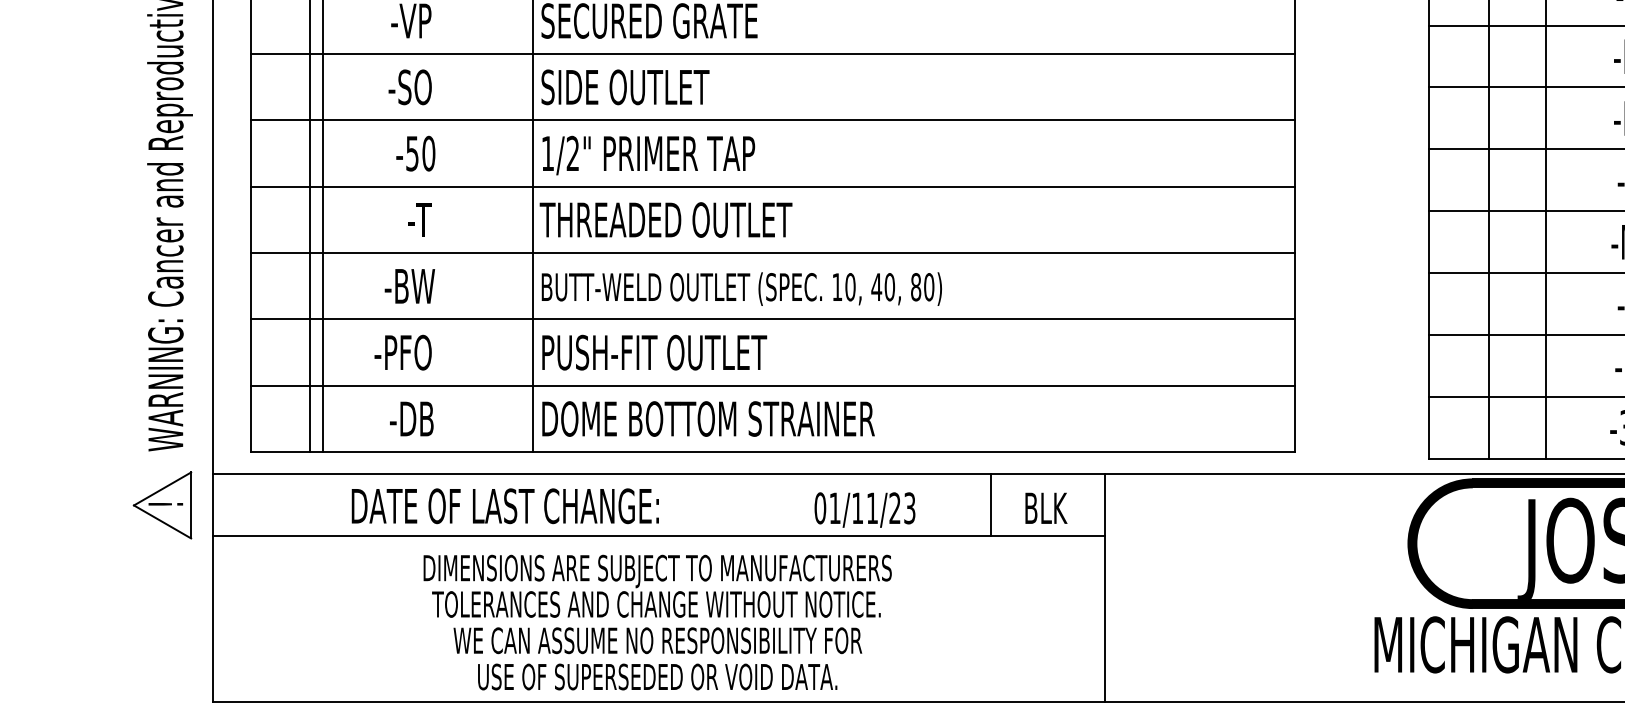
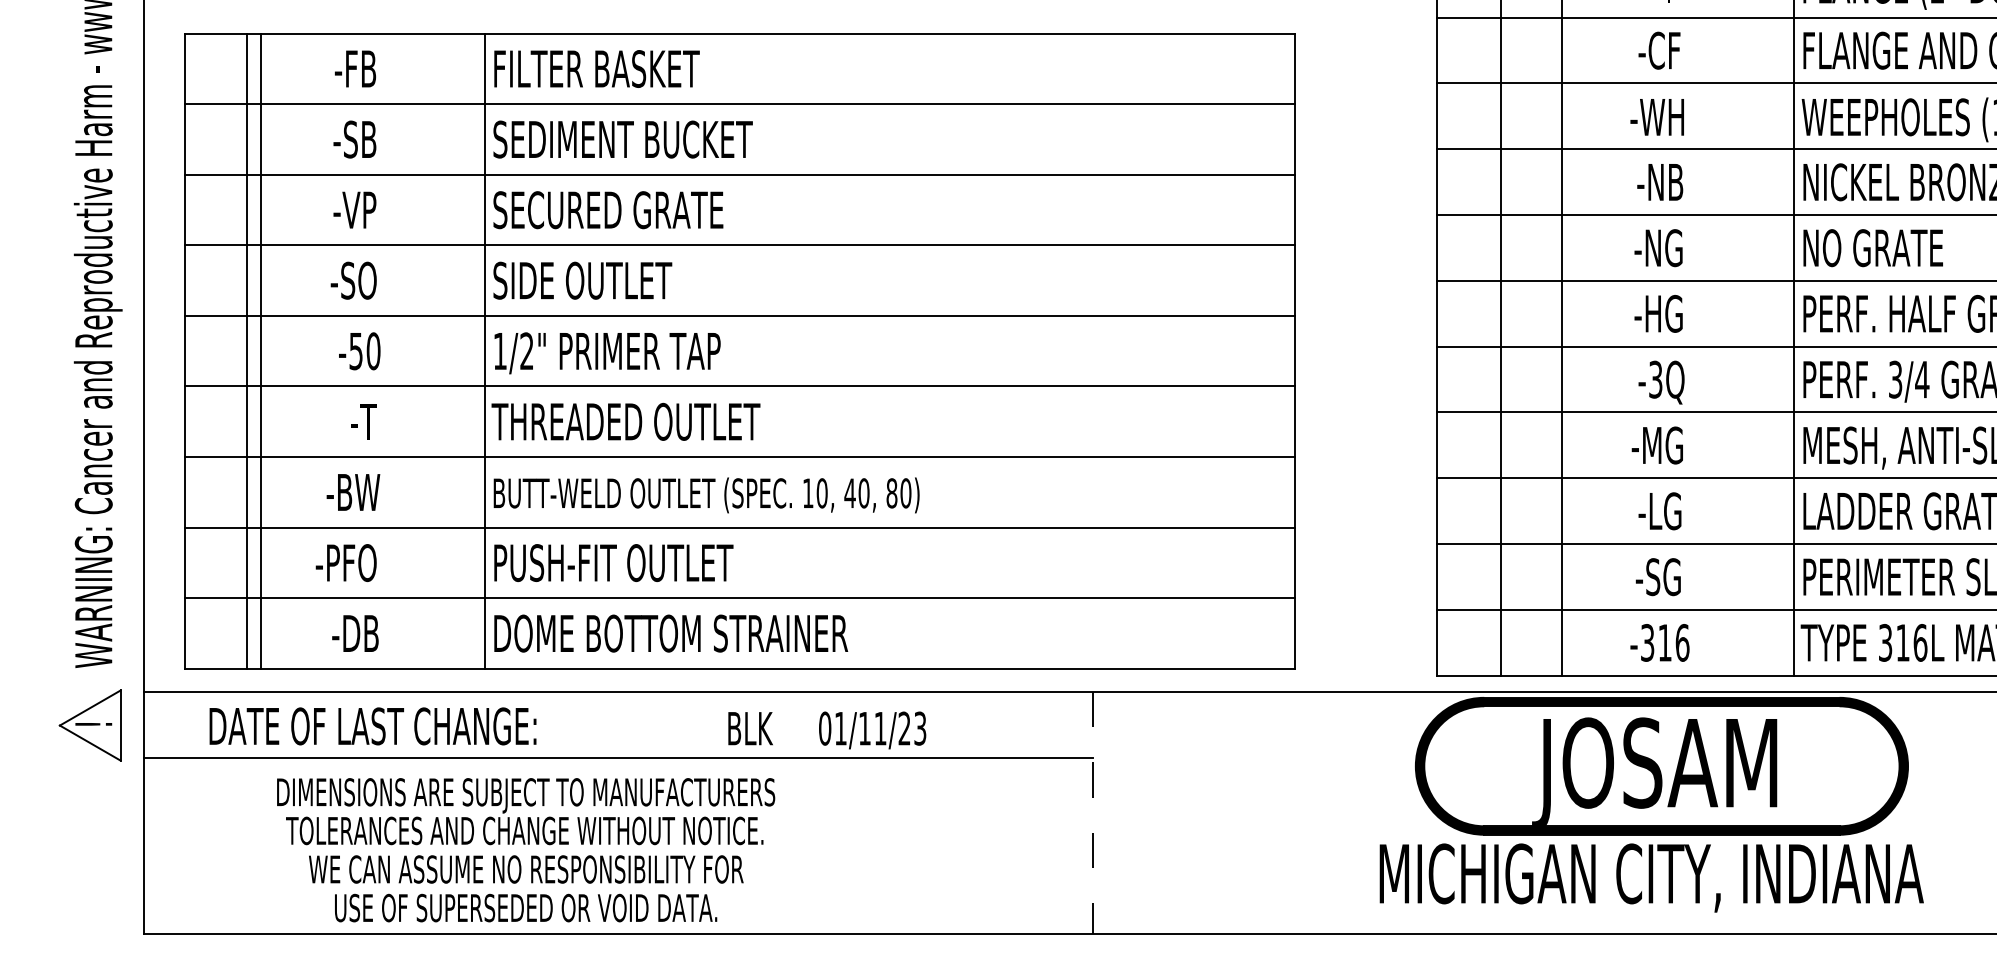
line: (990, 504) -> (971, 724), removed
text: (504, 506) -> (372, 726), moved
text: (1046, 508) -> (750, 728), moved
text: (864, 510) -> (872, 730), moved
line: (1104, 588) -> (1092, 813), solid -> dashed
text: (658, 622) -> (526, 850), moved

